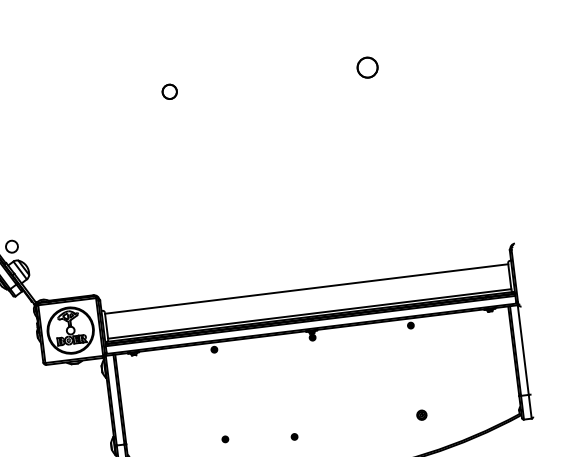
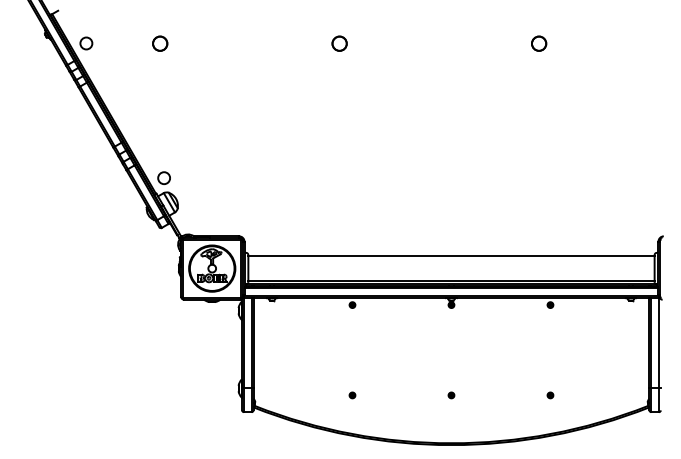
circle: (368, 67) -> (539, 43), size x0.71
part: (421, 415) -> (550, 395), size x0.62
part: (294, 436) -> (451, 395), moved

